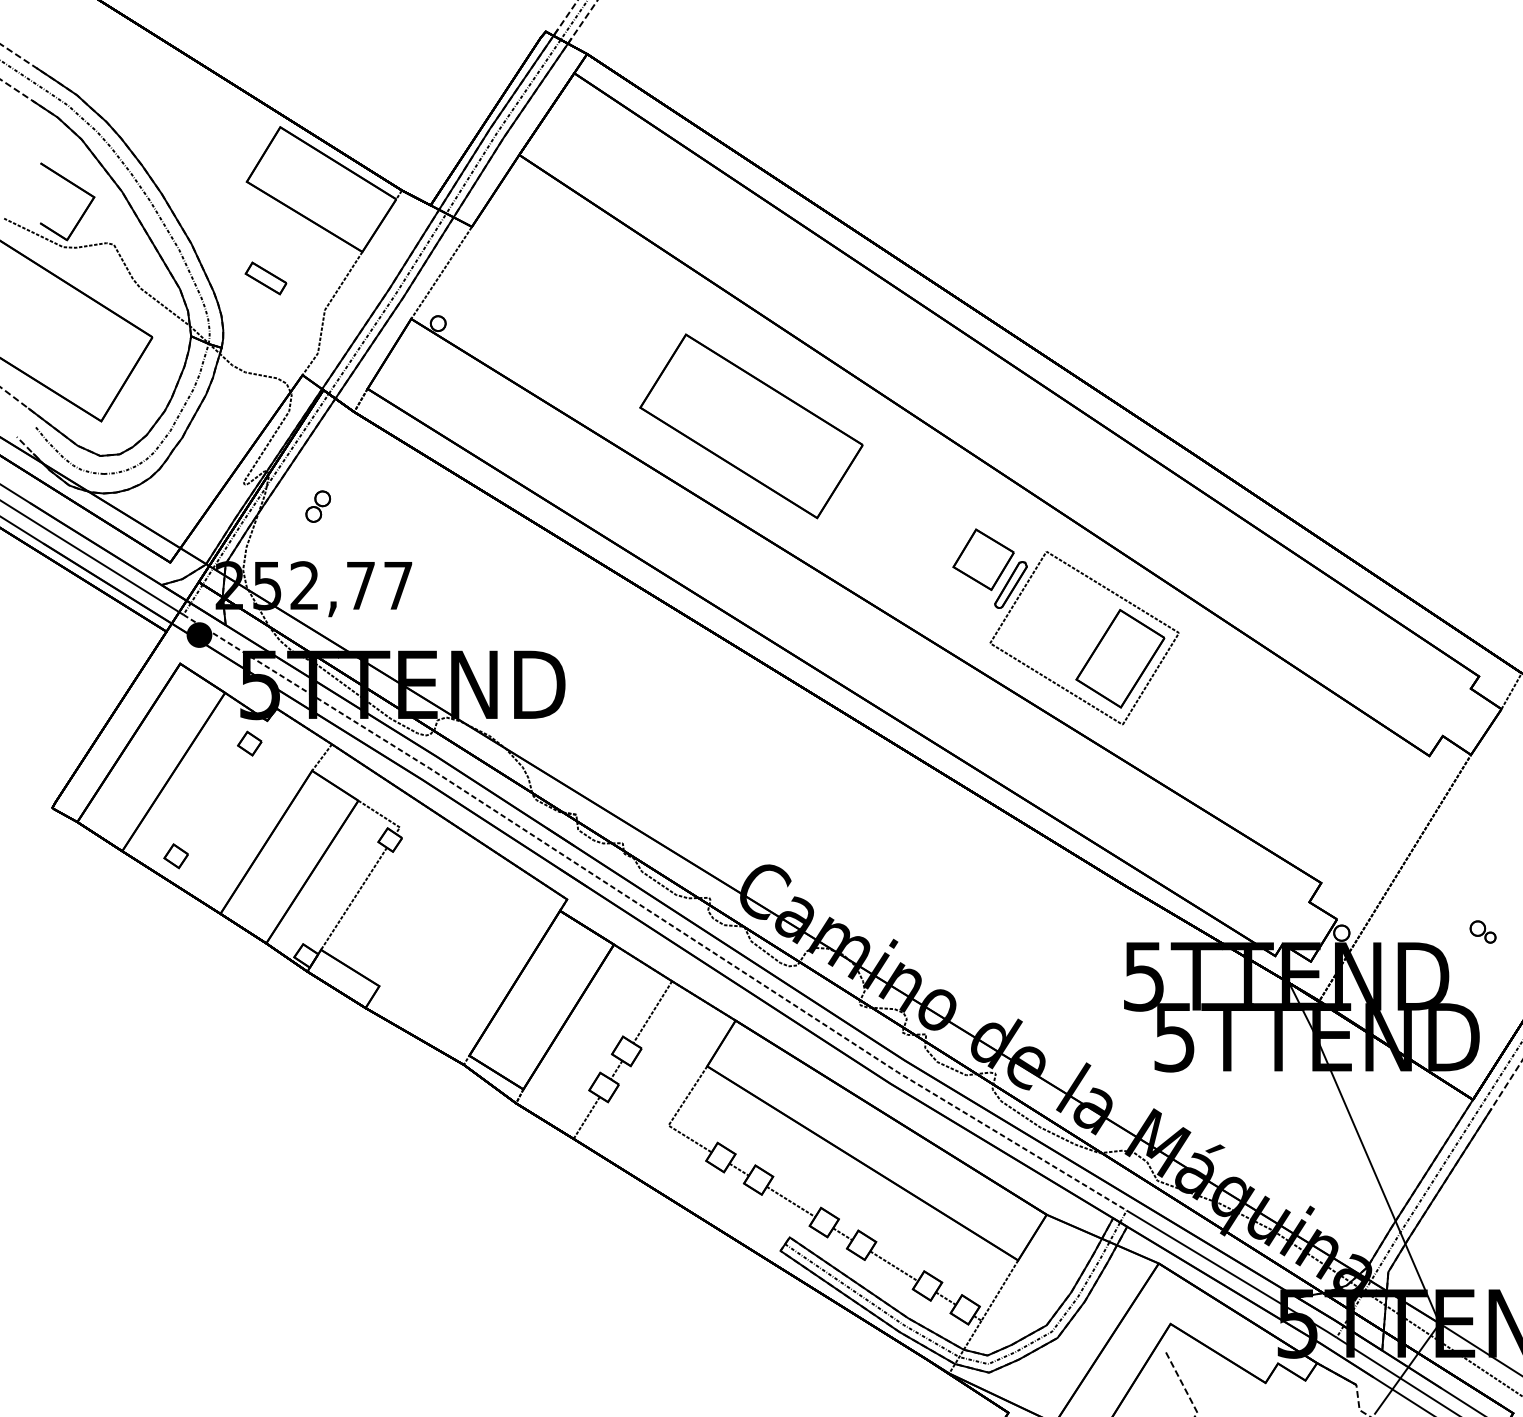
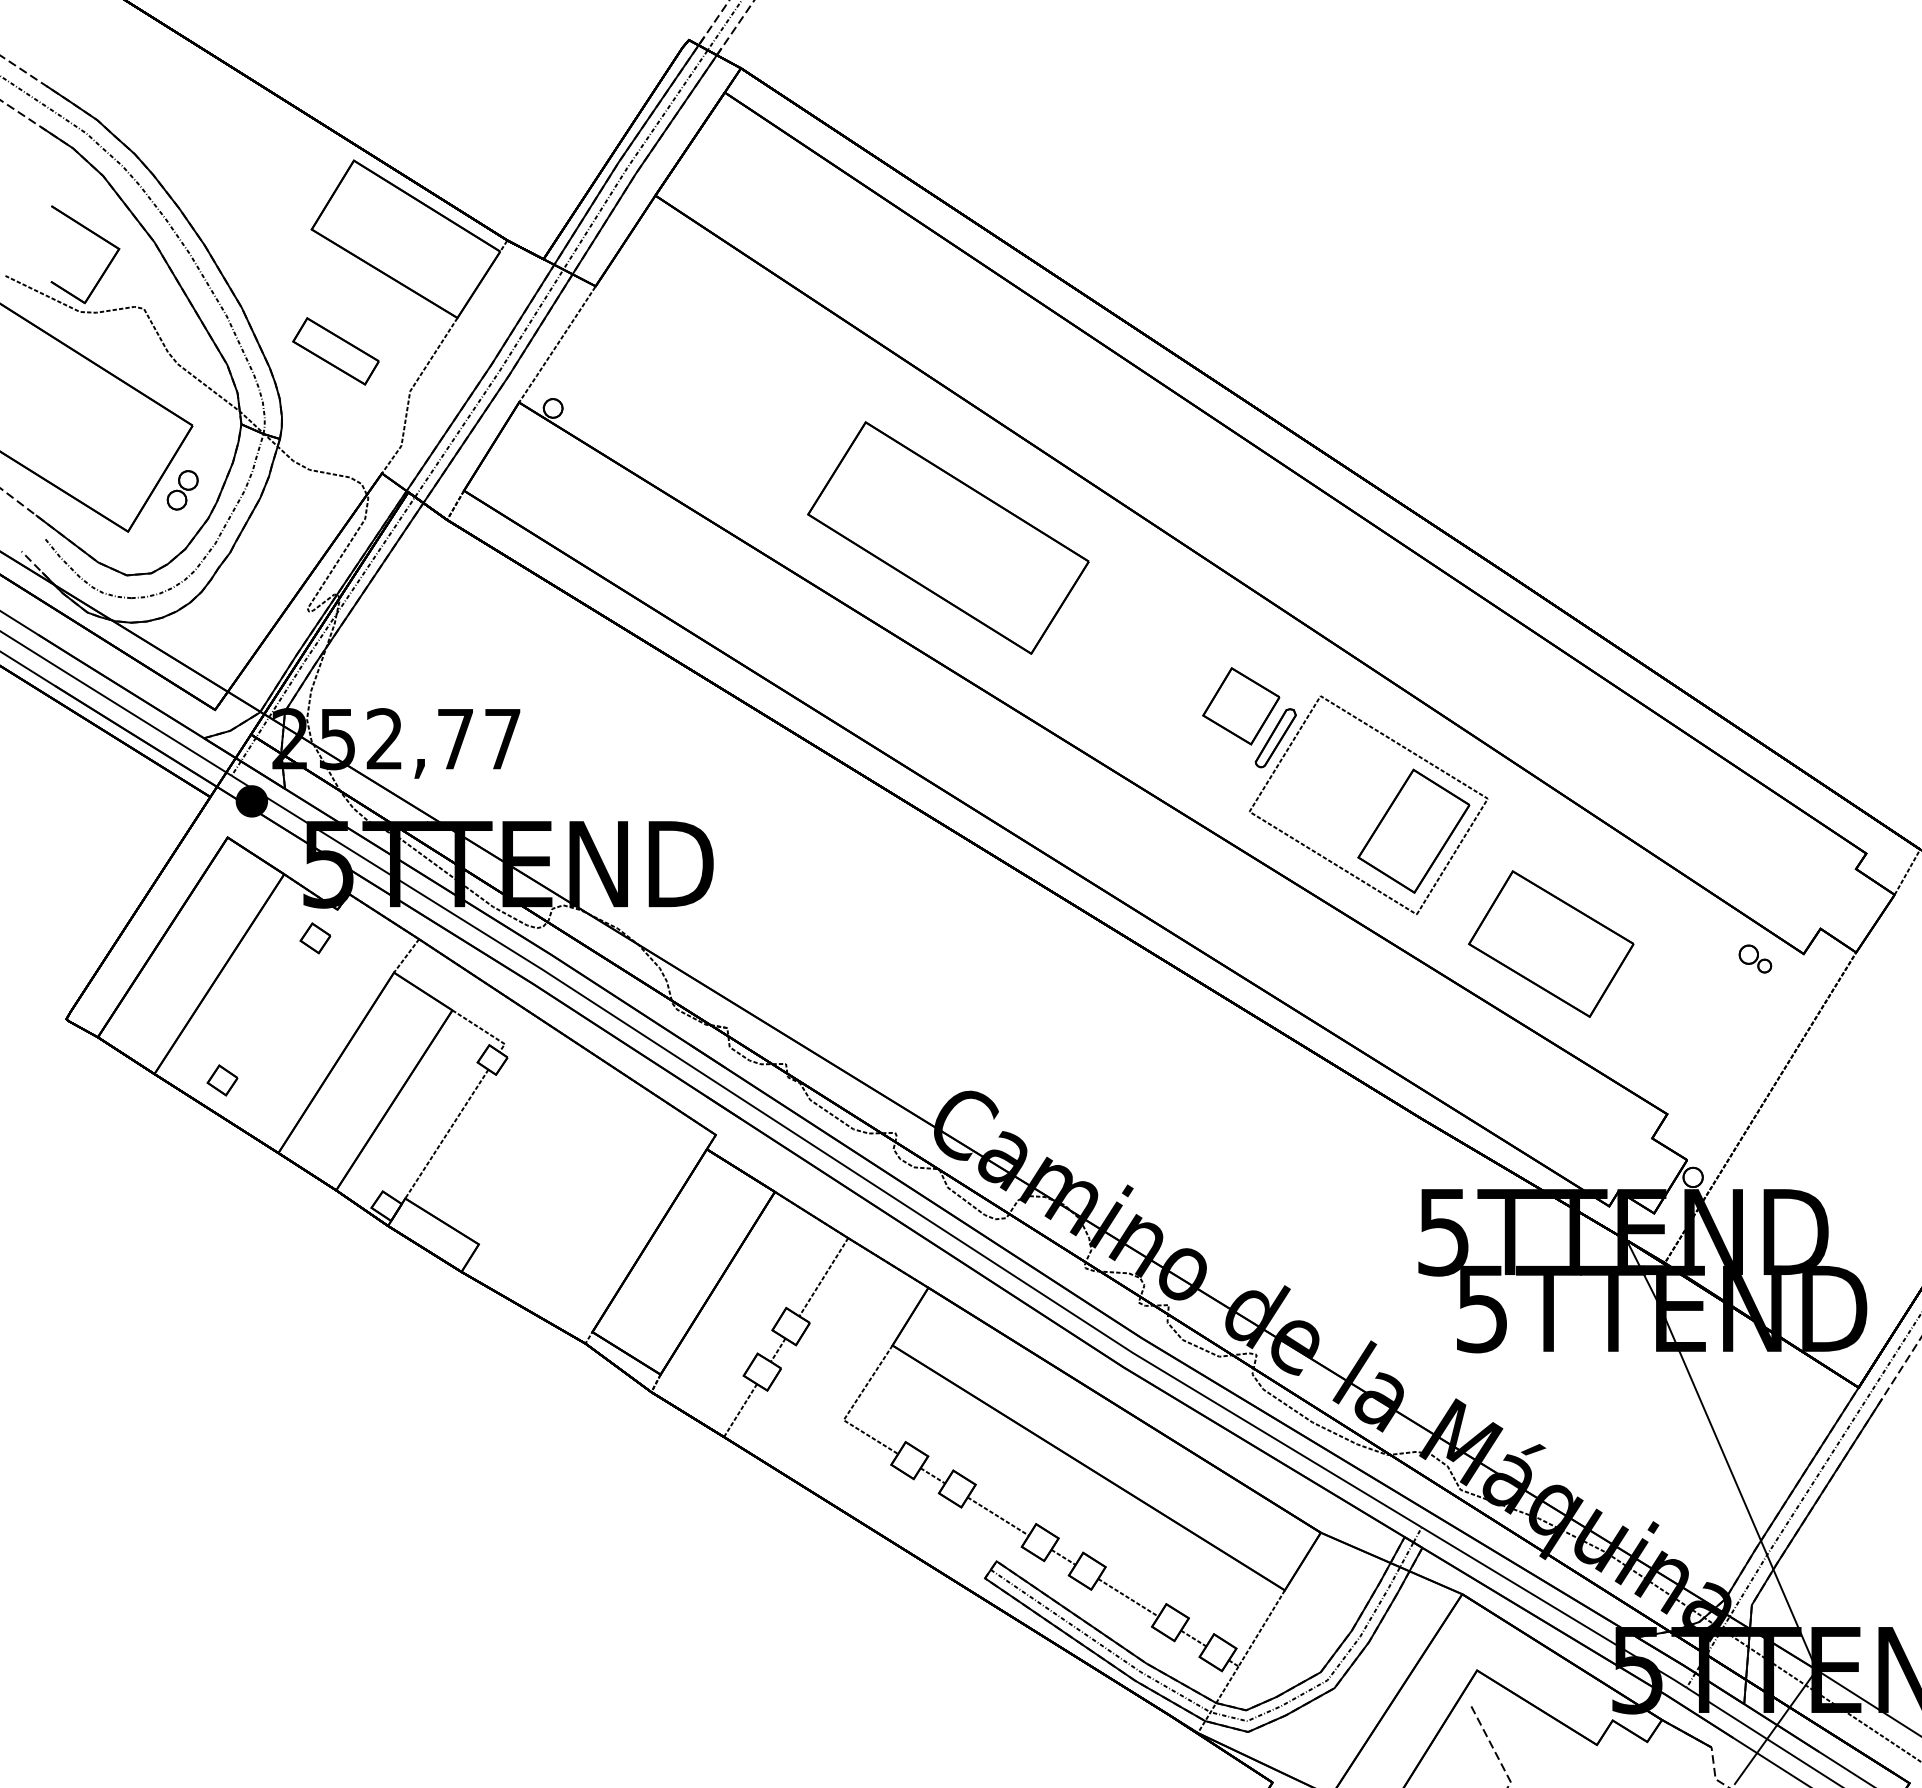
part: (265, 278) -> (335, 351), size x1.67
part: (318, 506) -> (182, 490), moved
part: (1229, 747) -> (1551, 943), added
line: (654, 914) -> (826, 1153), dashed -> solid
part: (1483, 931) -> (1755, 958), moved

